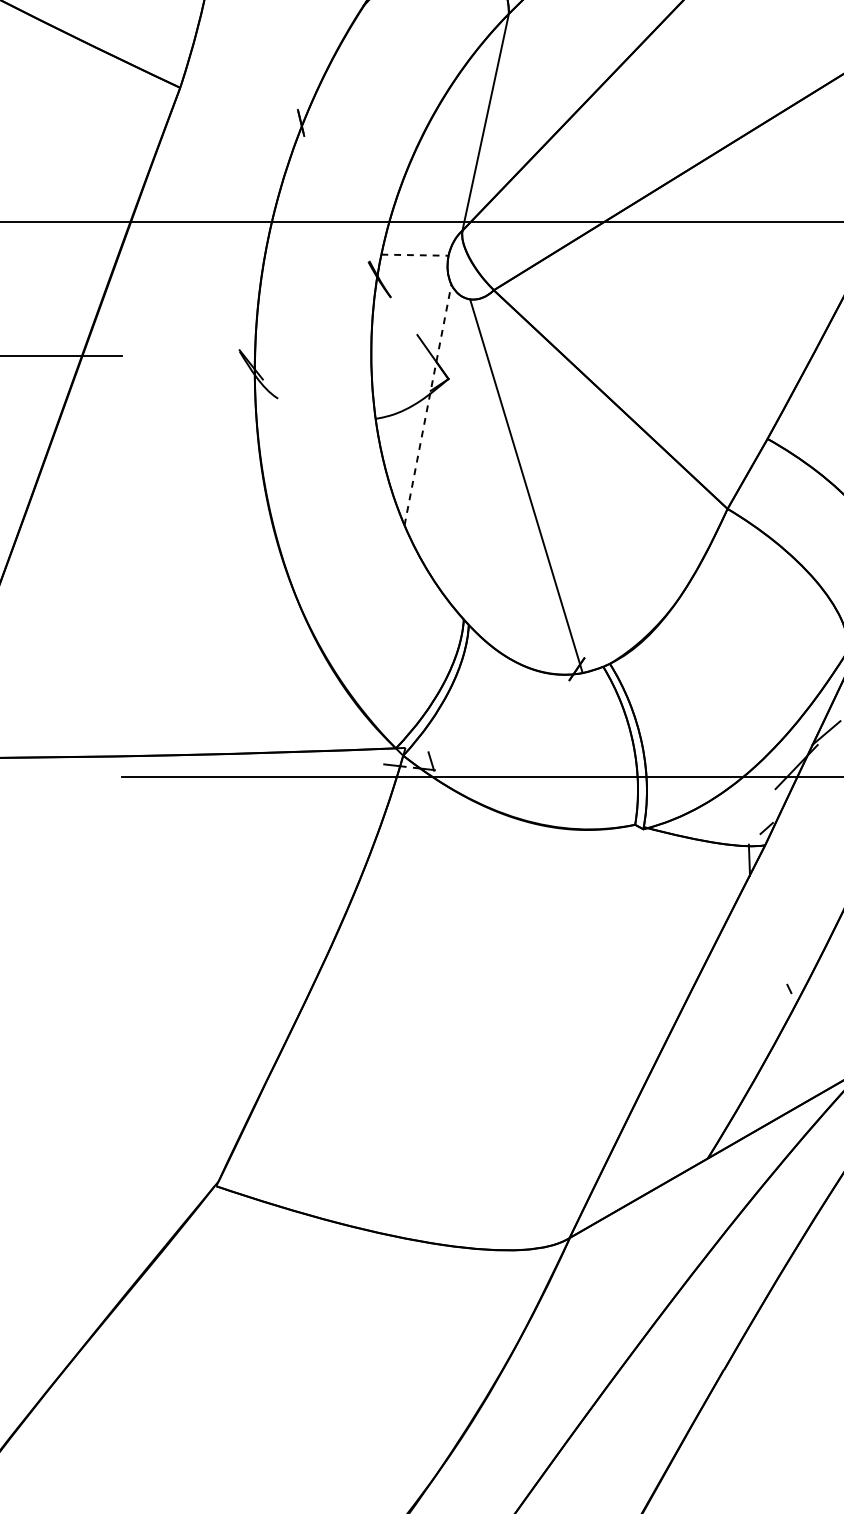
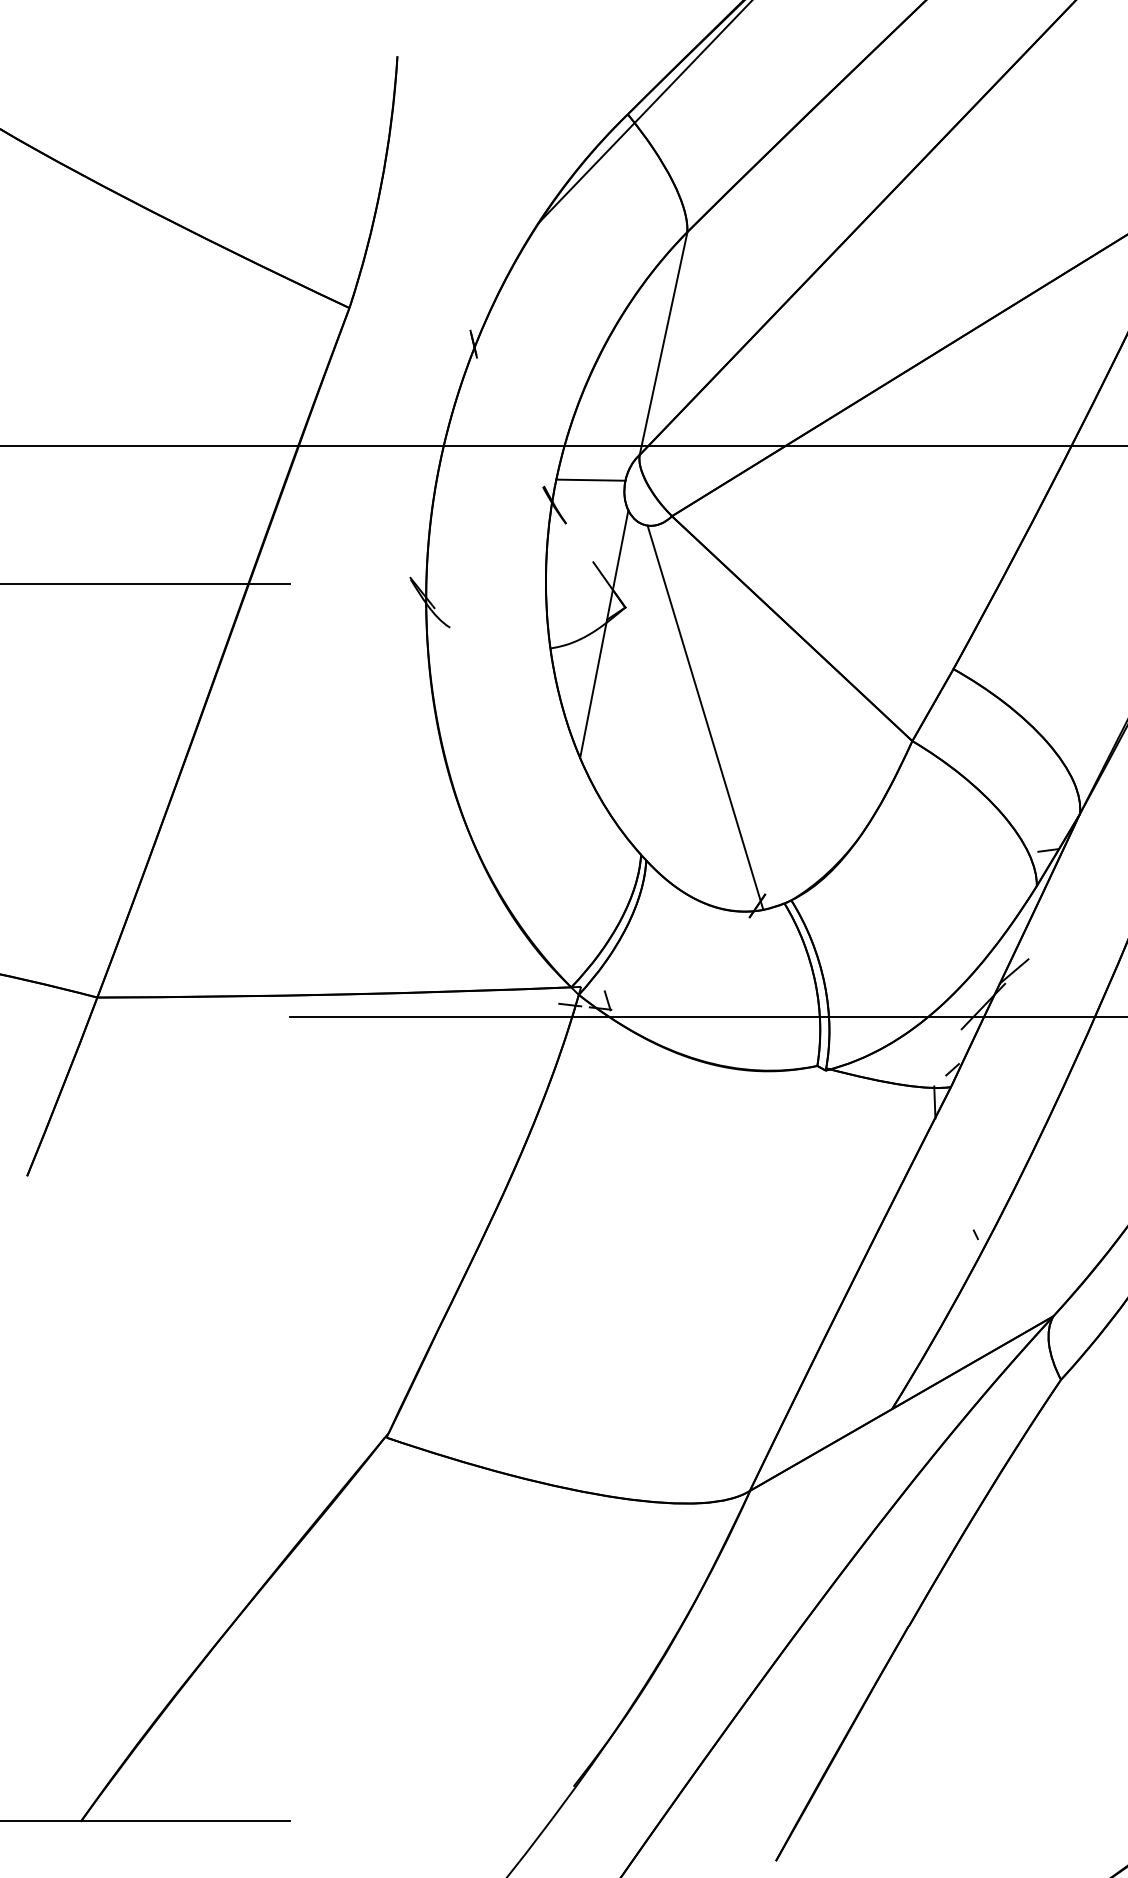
line: (414, 255) -> (590, 480), dashed -> solid
line: (428, 404) -> (604, 633), dashed -> solid

